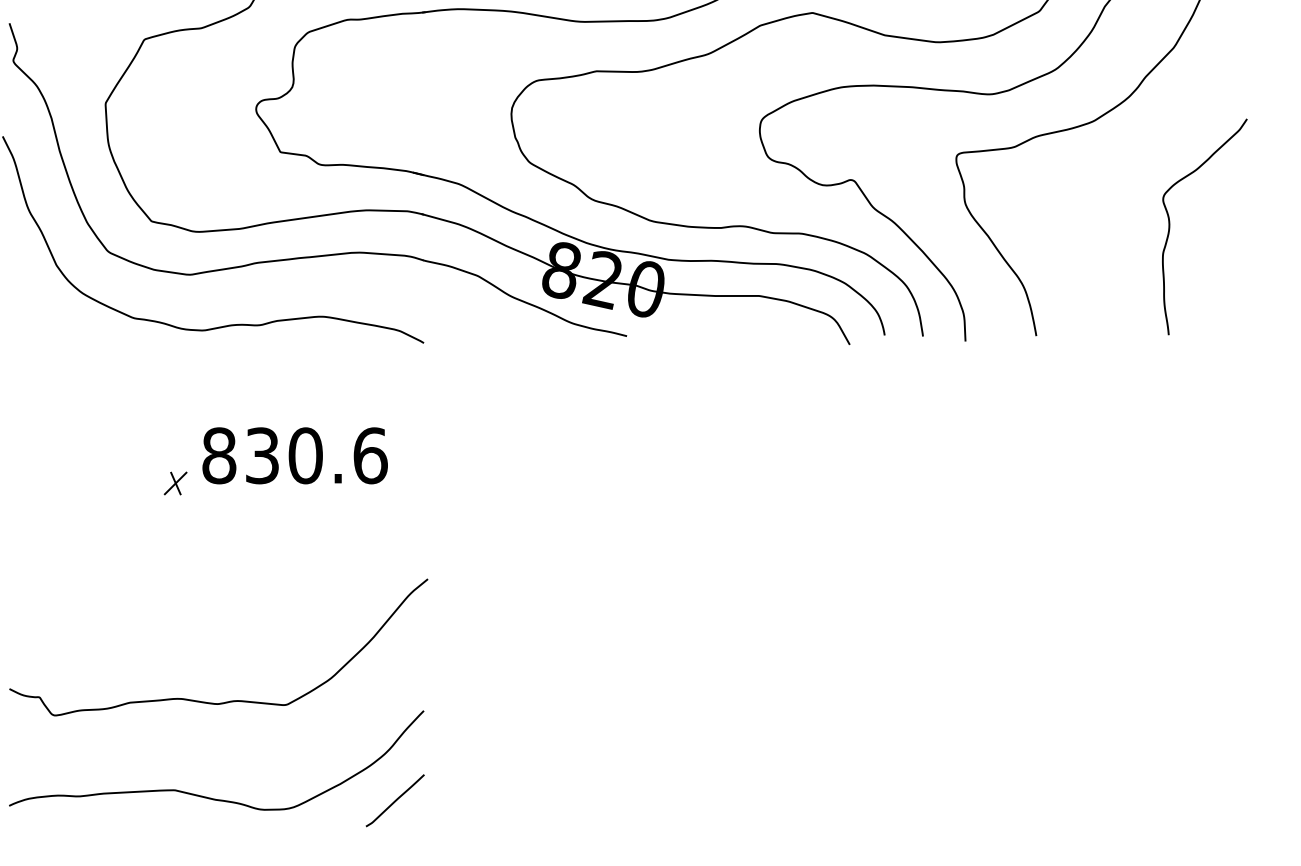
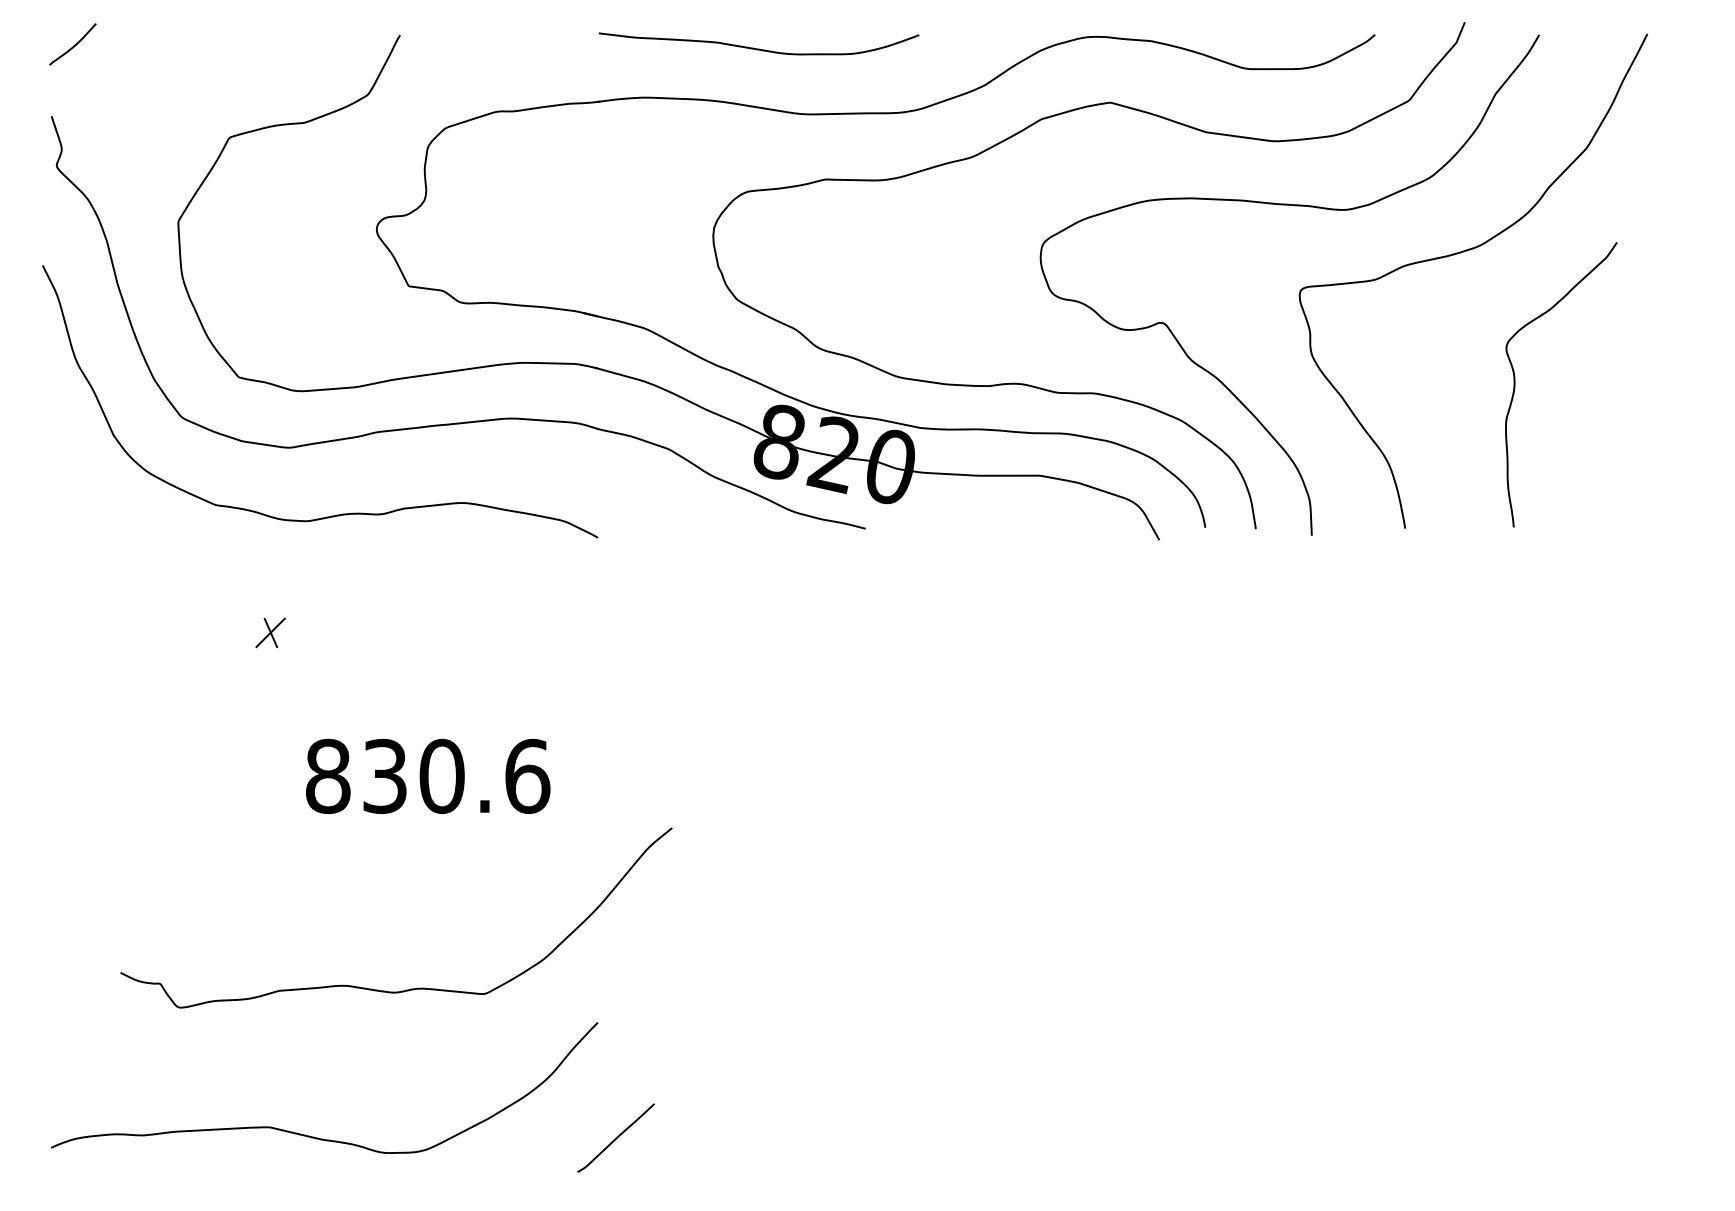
curve: (1170, 226) -> (1515, 384), moved
text: (295, 455) -> (428, 775), moved
part: (175, 483) -> (270, 632), moved
curve: (229, 700) -> (410, 988), moved
curve: (394, 800) -> (615, 1137), moved

